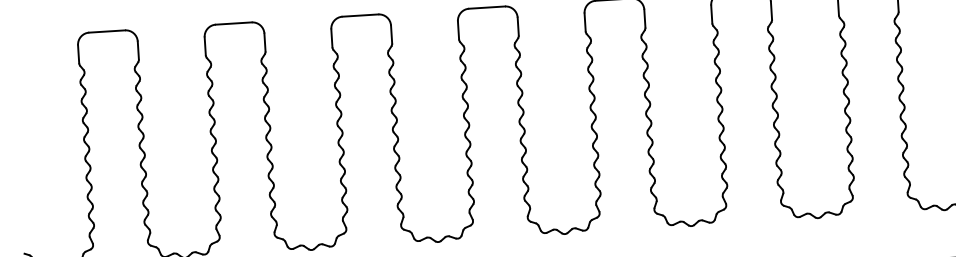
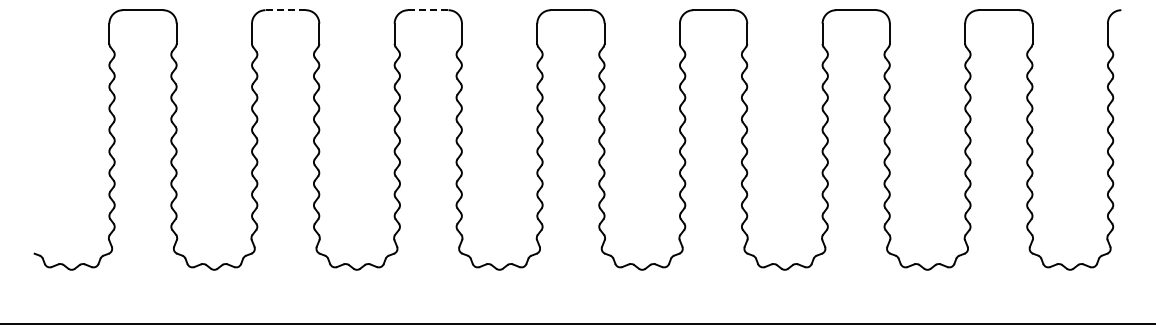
line: (359, 15) -> (427, 10), solid -> dashed
line: (233, 23) -> (285, 10), solid -> dashed

